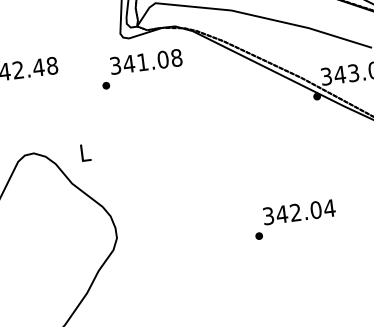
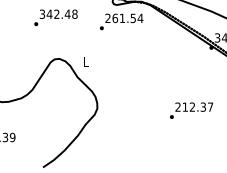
text: (146, 61) -> (124, 18), 341.08 -> 261.54
text: (299, 210) -> (194, 106), 342.04 -> 212.37

